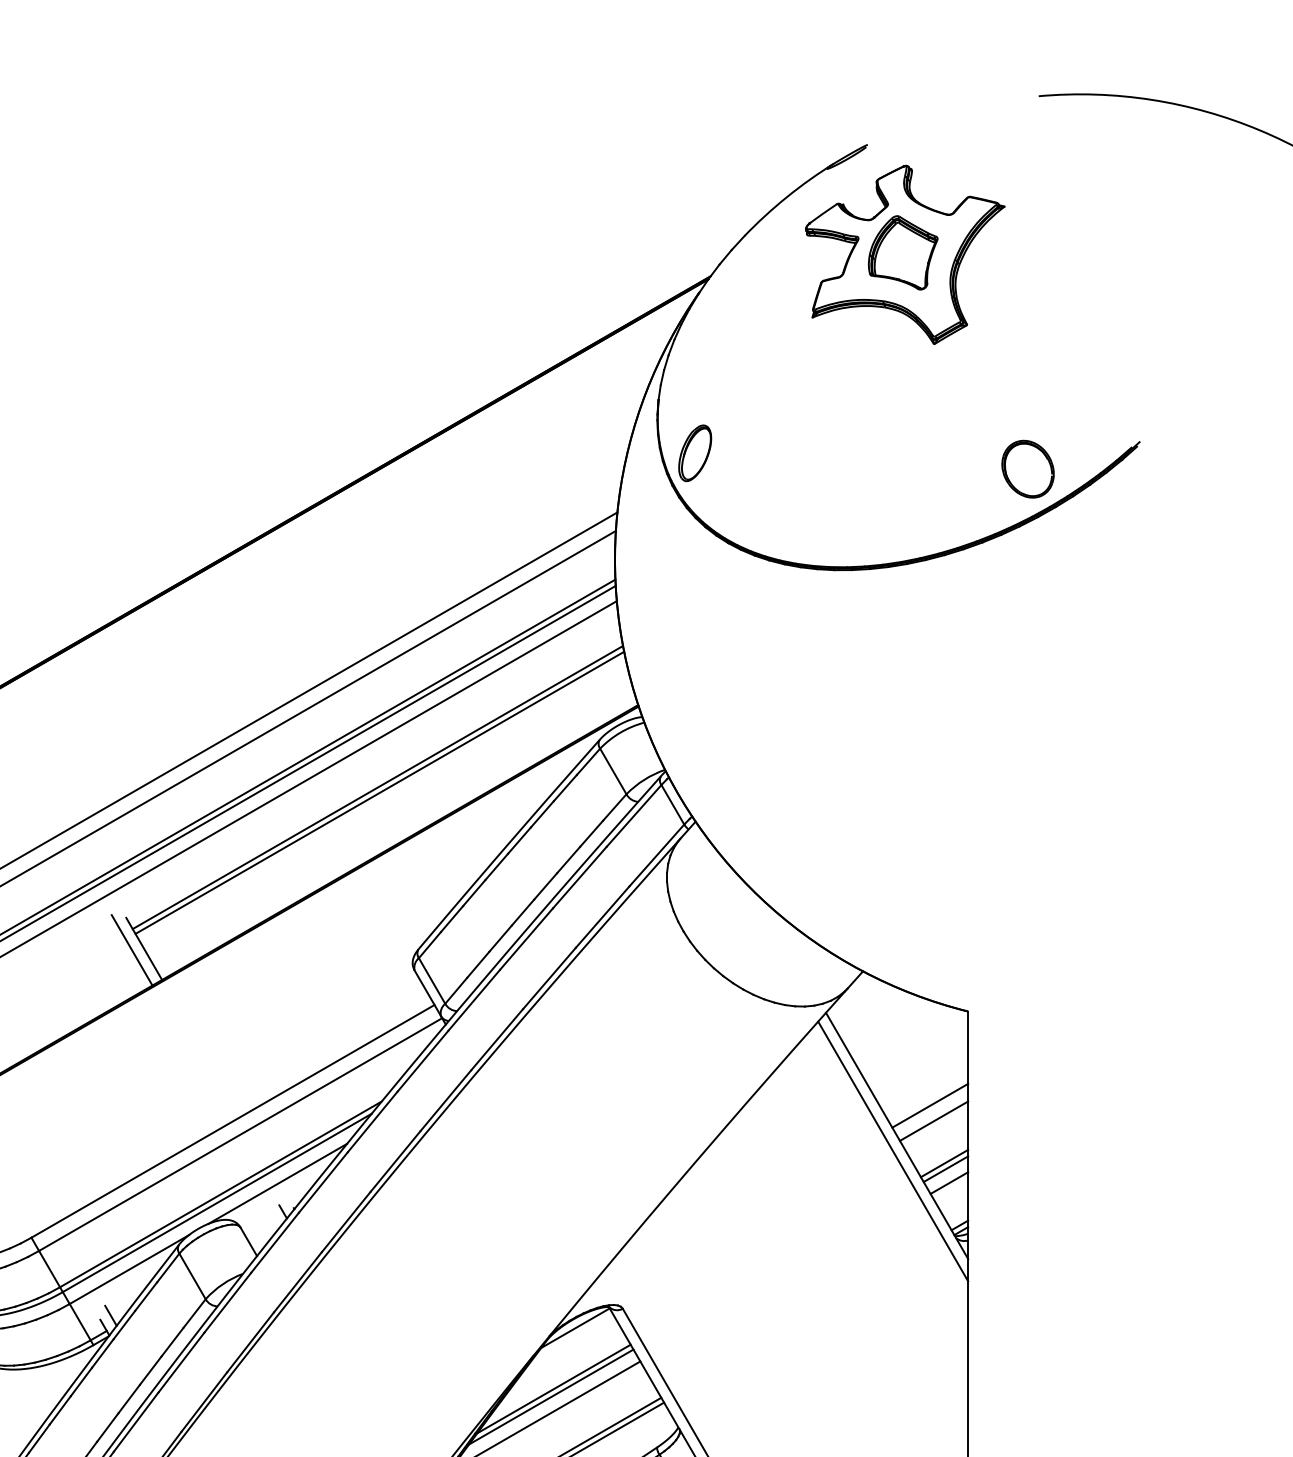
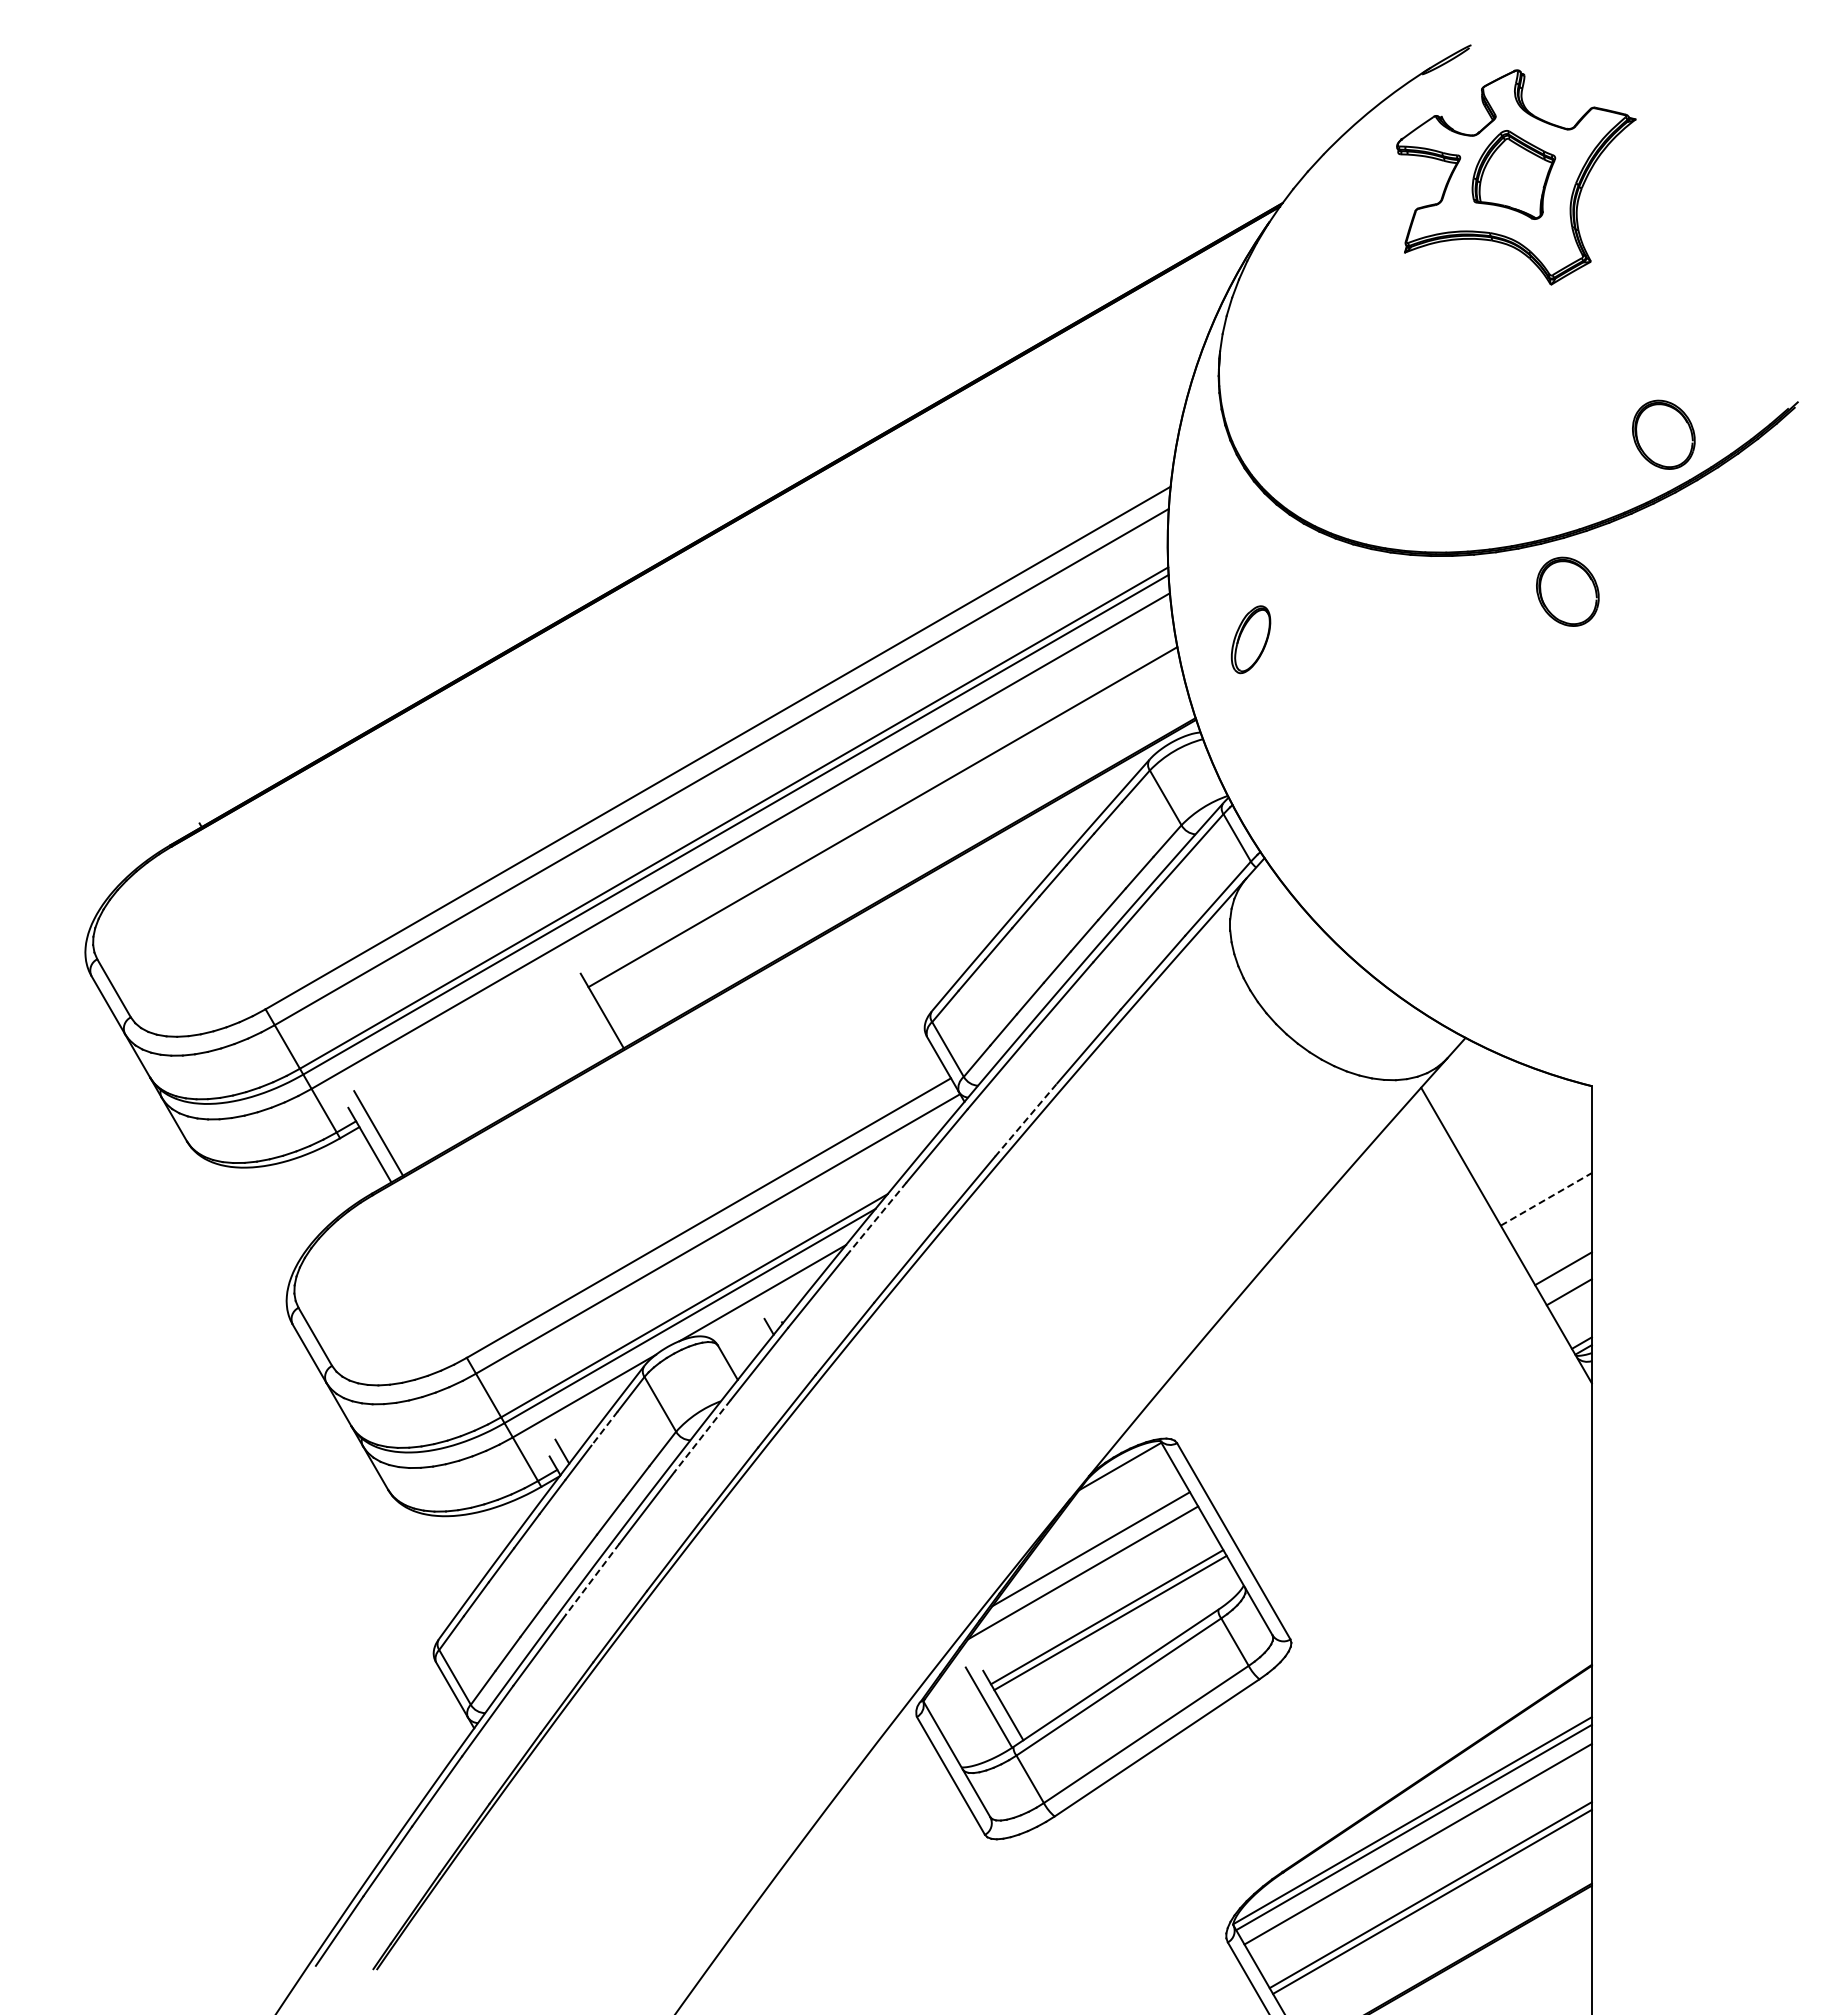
part: (694, 453) -> (1250, 639), moved
part: (947, 599) -> (1567, 591), added
line: (379, 792) -> (884, 823), removed
line: (131, 950) -> (587, 1012), removed
line: (497, 1039) -> (1026, 1119), solid -> dashed
line: (930, 1105) -> (1546, 1199), solid -> dashed
line: (933, 1120) -> (1550, 1217), removed
line: (372, 1122) -> (876, 1219), solid -> dashed
line: (892, 1151) -> (1501, 1254), removed
line: (945, 1169) -> (1564, 1275), removed
line: (146, 1296) -> (604, 1428), solid -> dashed
line: (227, 1303) -> (702, 1436), solid -> dashed
line: (554, 1388) -> (1094, 1539), removed
line: (136, 1422) -> (592, 1579), solid -> dashed

